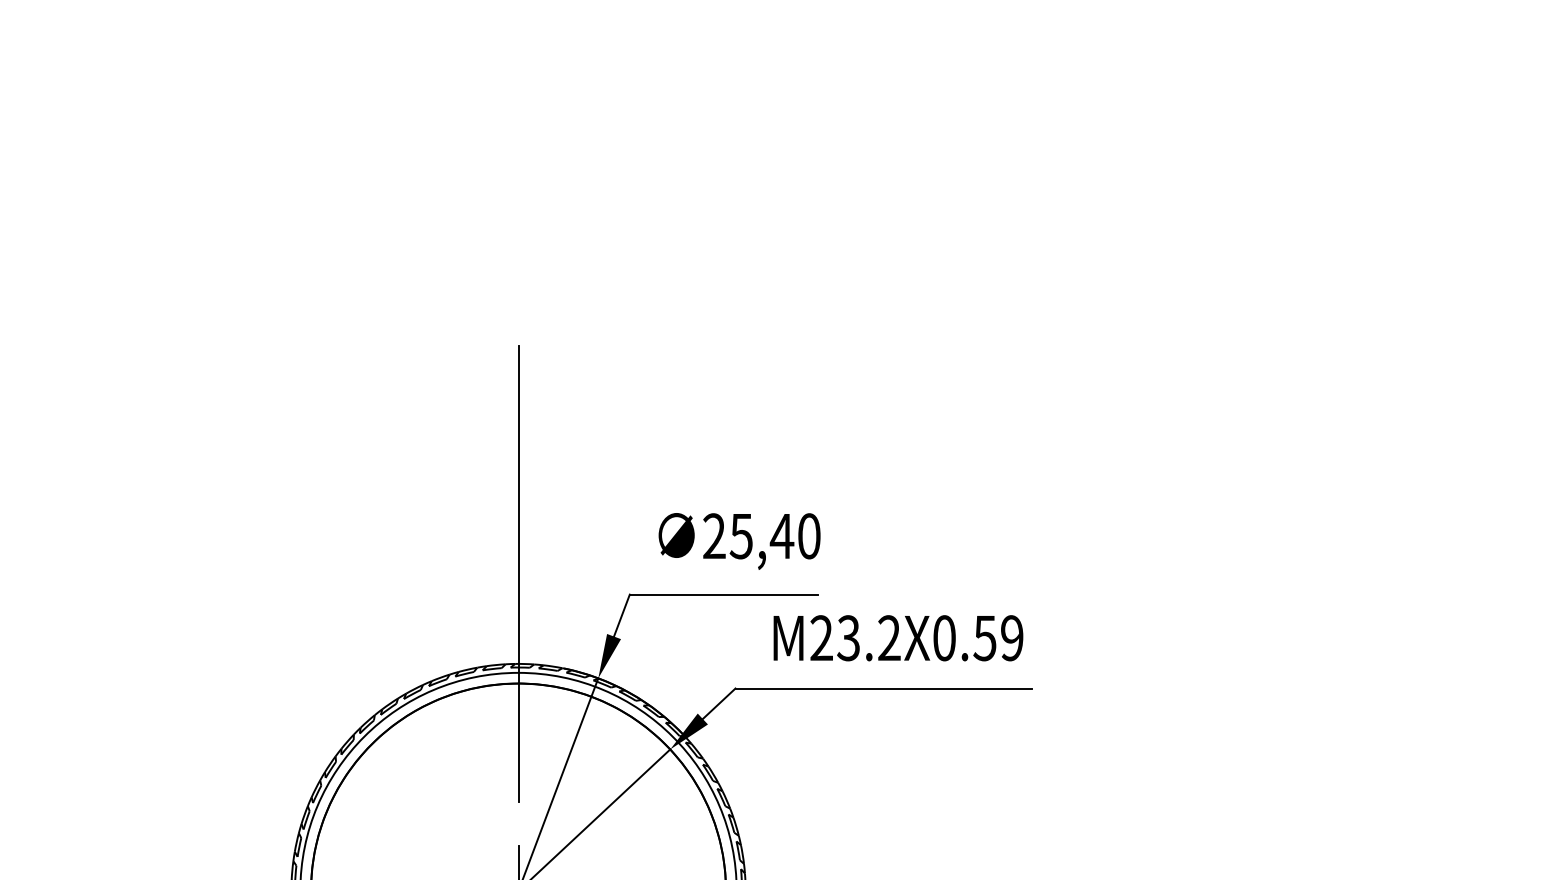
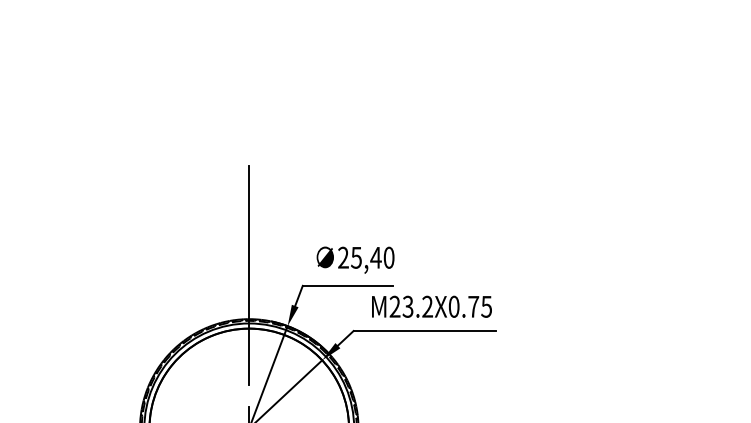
text: (997, 637) -> (479, 306), M23.2X0.59 -> M23.2X0.75

